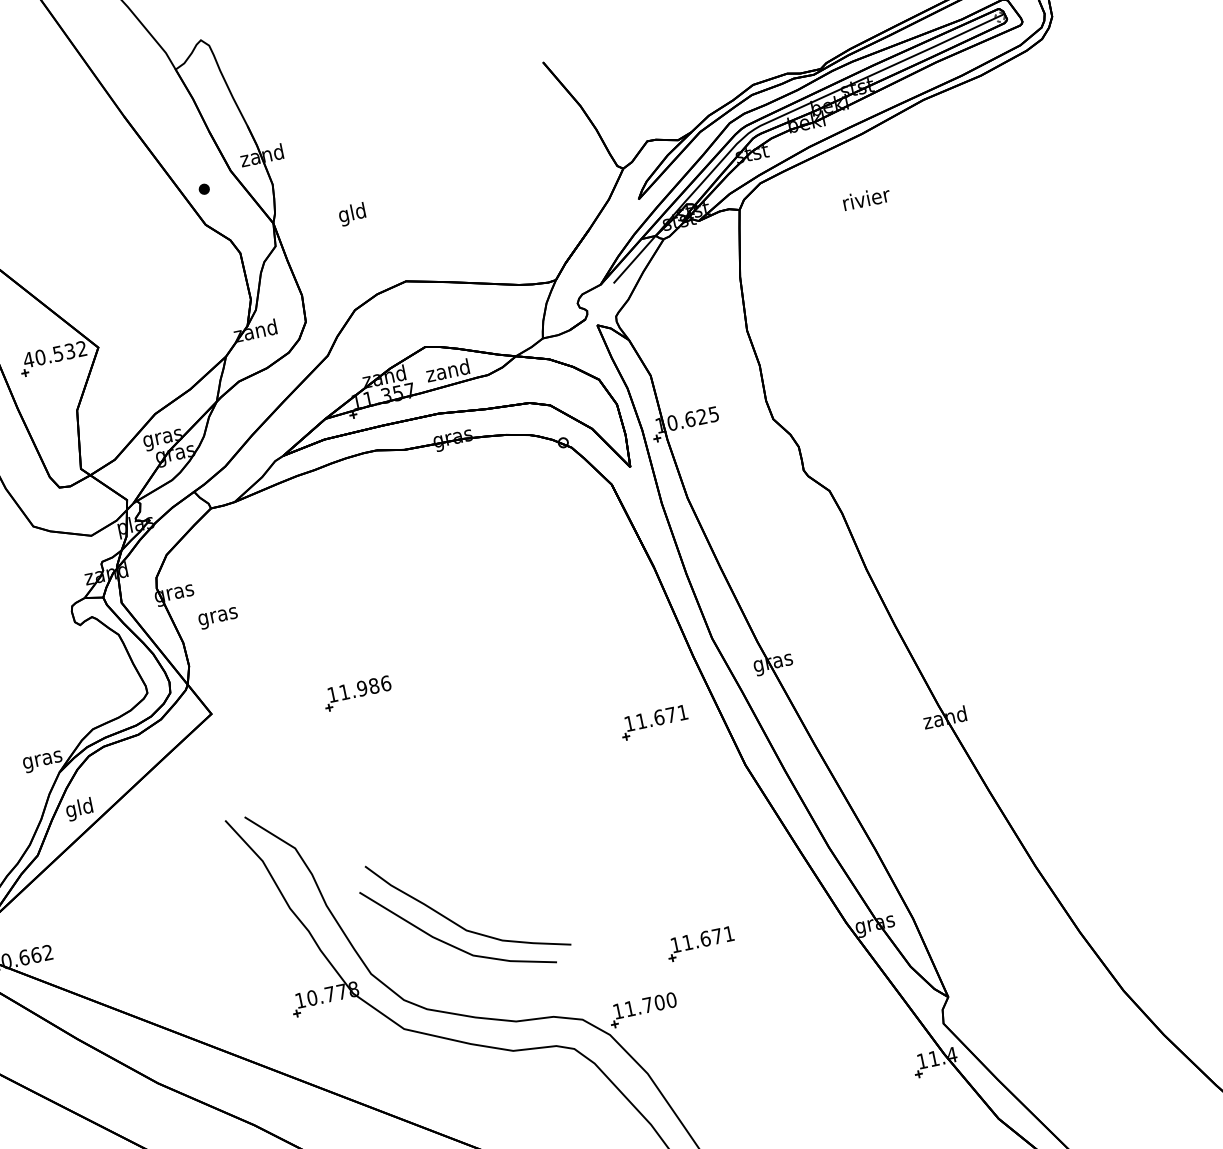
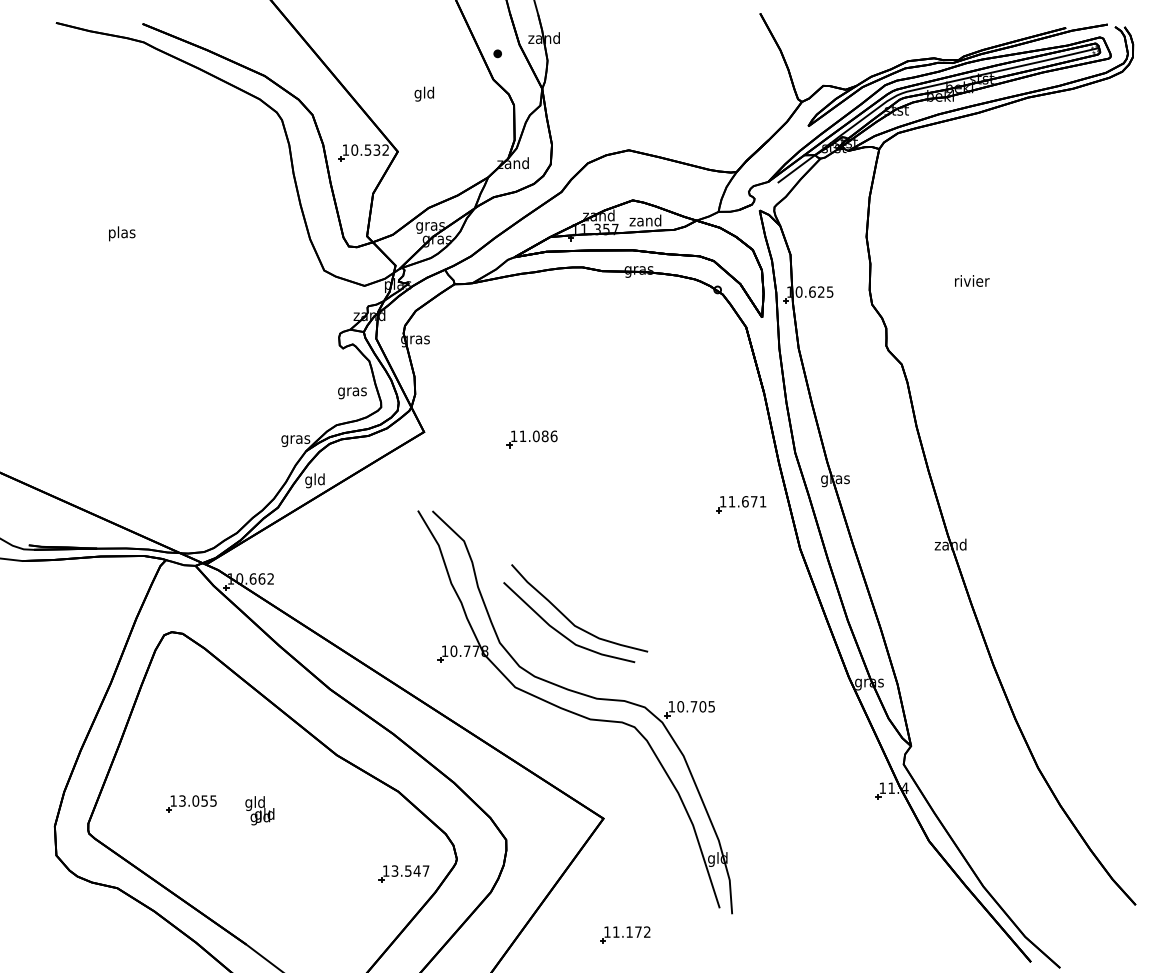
text: (866, 197) -> (972, 280), moved
text: (351, 213) -> (423, 93), moved
text: (27, 359) -> (345, 149), 40.532 -> 10.532
text: (218, 618) -> (352, 393), moved
text: (361, 688) -> (535, 436), 11.986 -> 11.086
part: (701, 943) -> (741, 670), removed
text: (651, 1004) -> (696, 706), 11.700 -> 10.705

